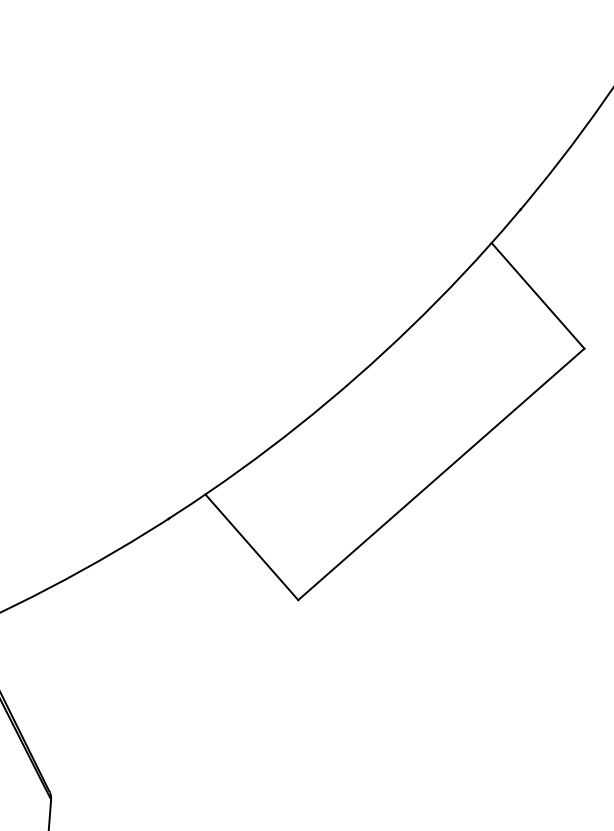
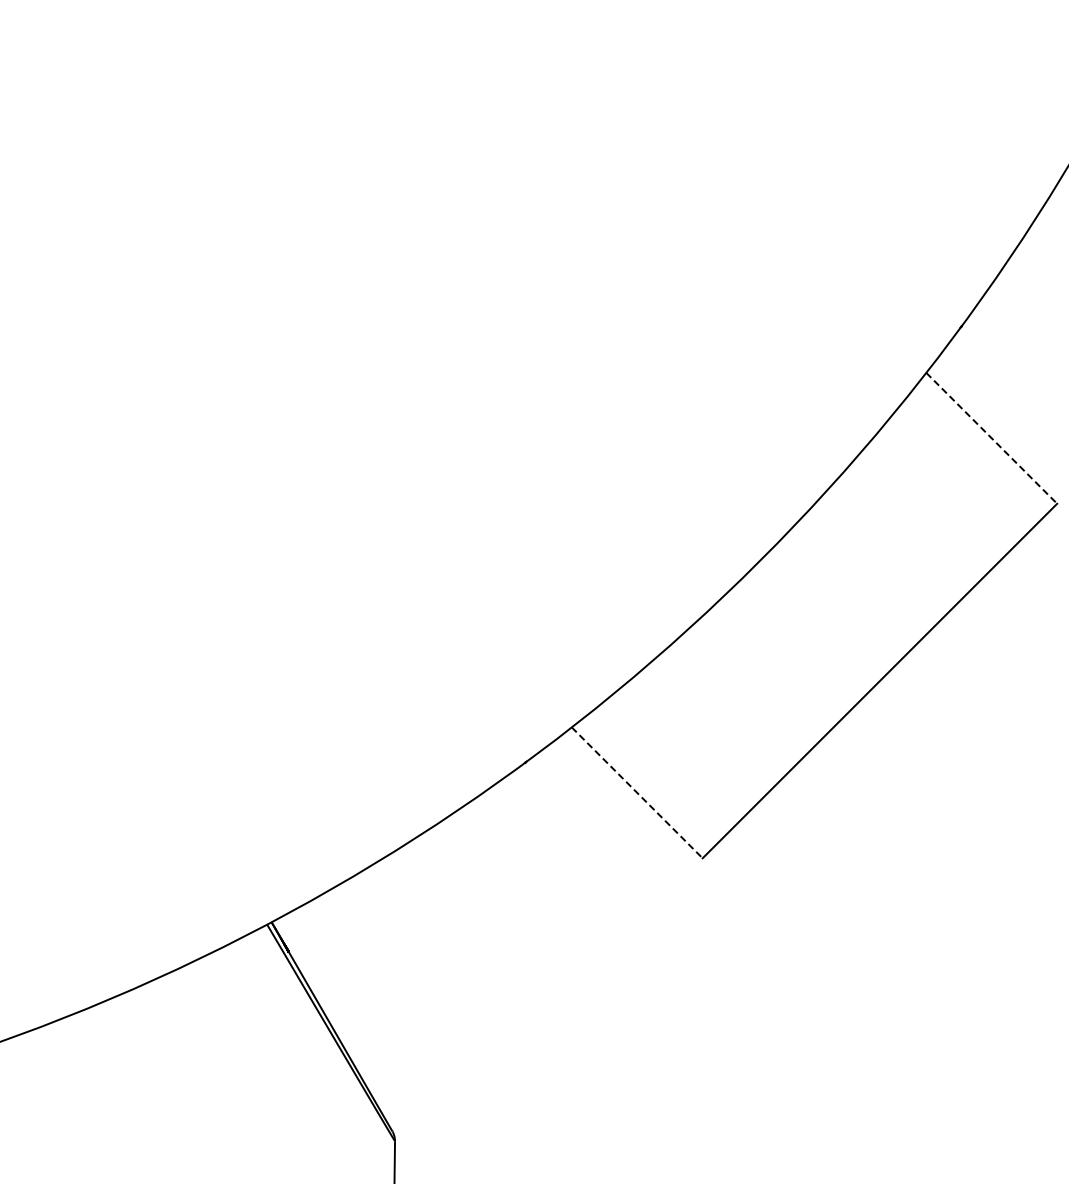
line: (537, 295) -> (991, 438), solid -> dashed
line: (252, 547) -> (637, 792), solid -> dashed

